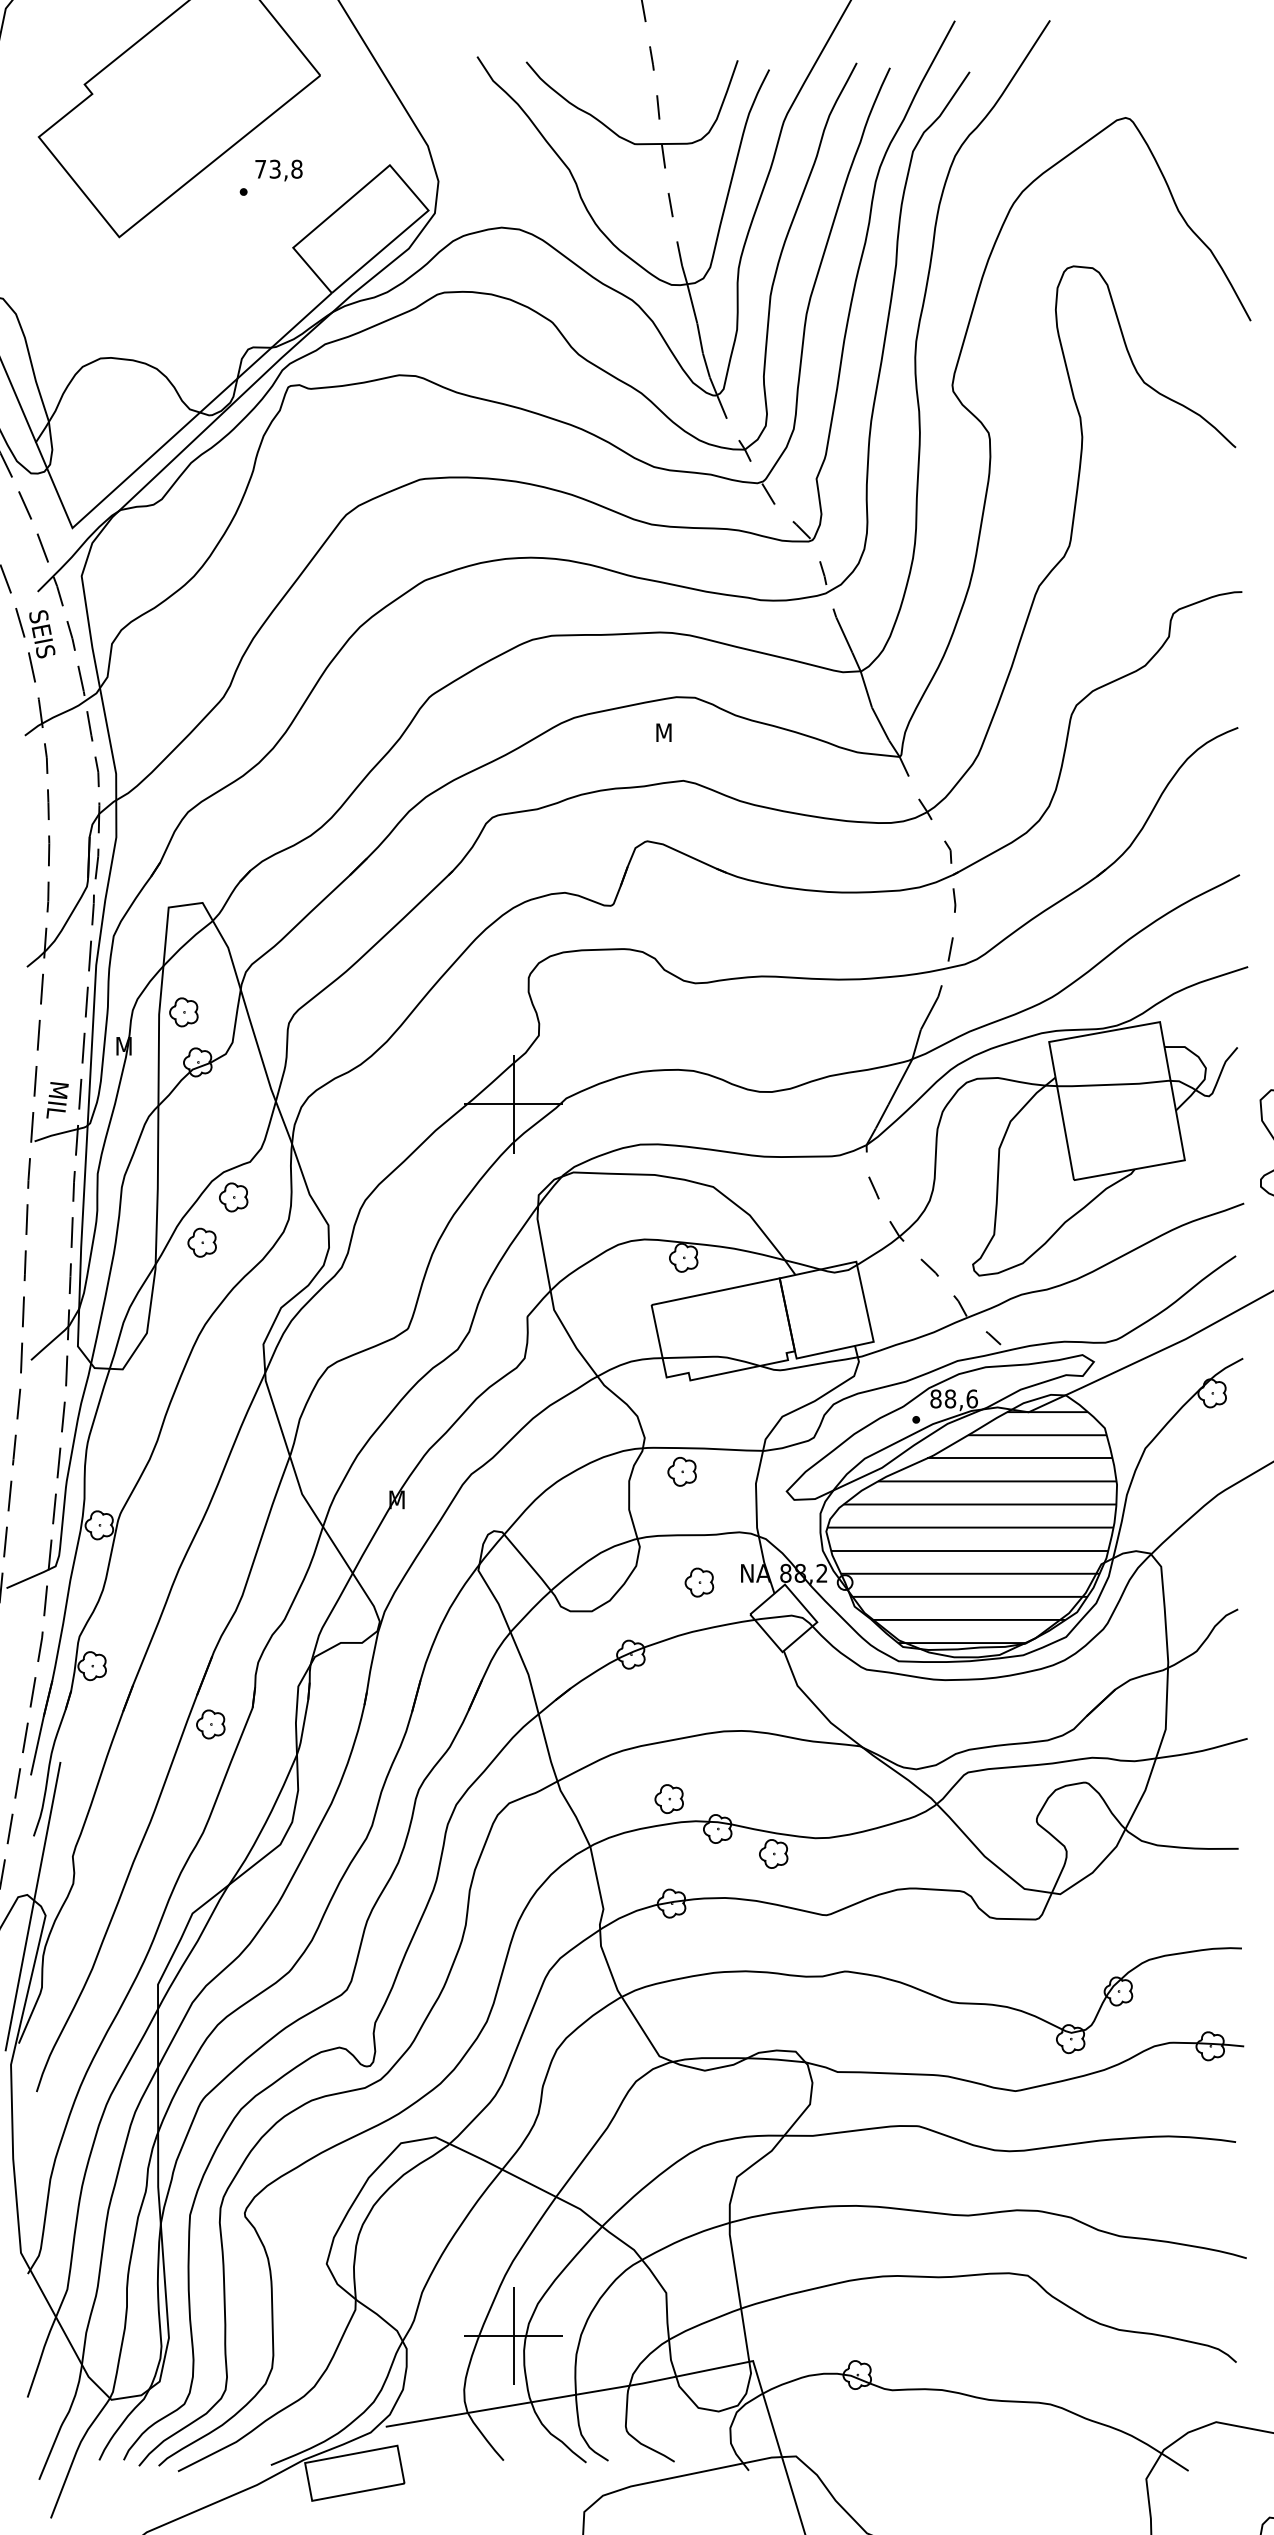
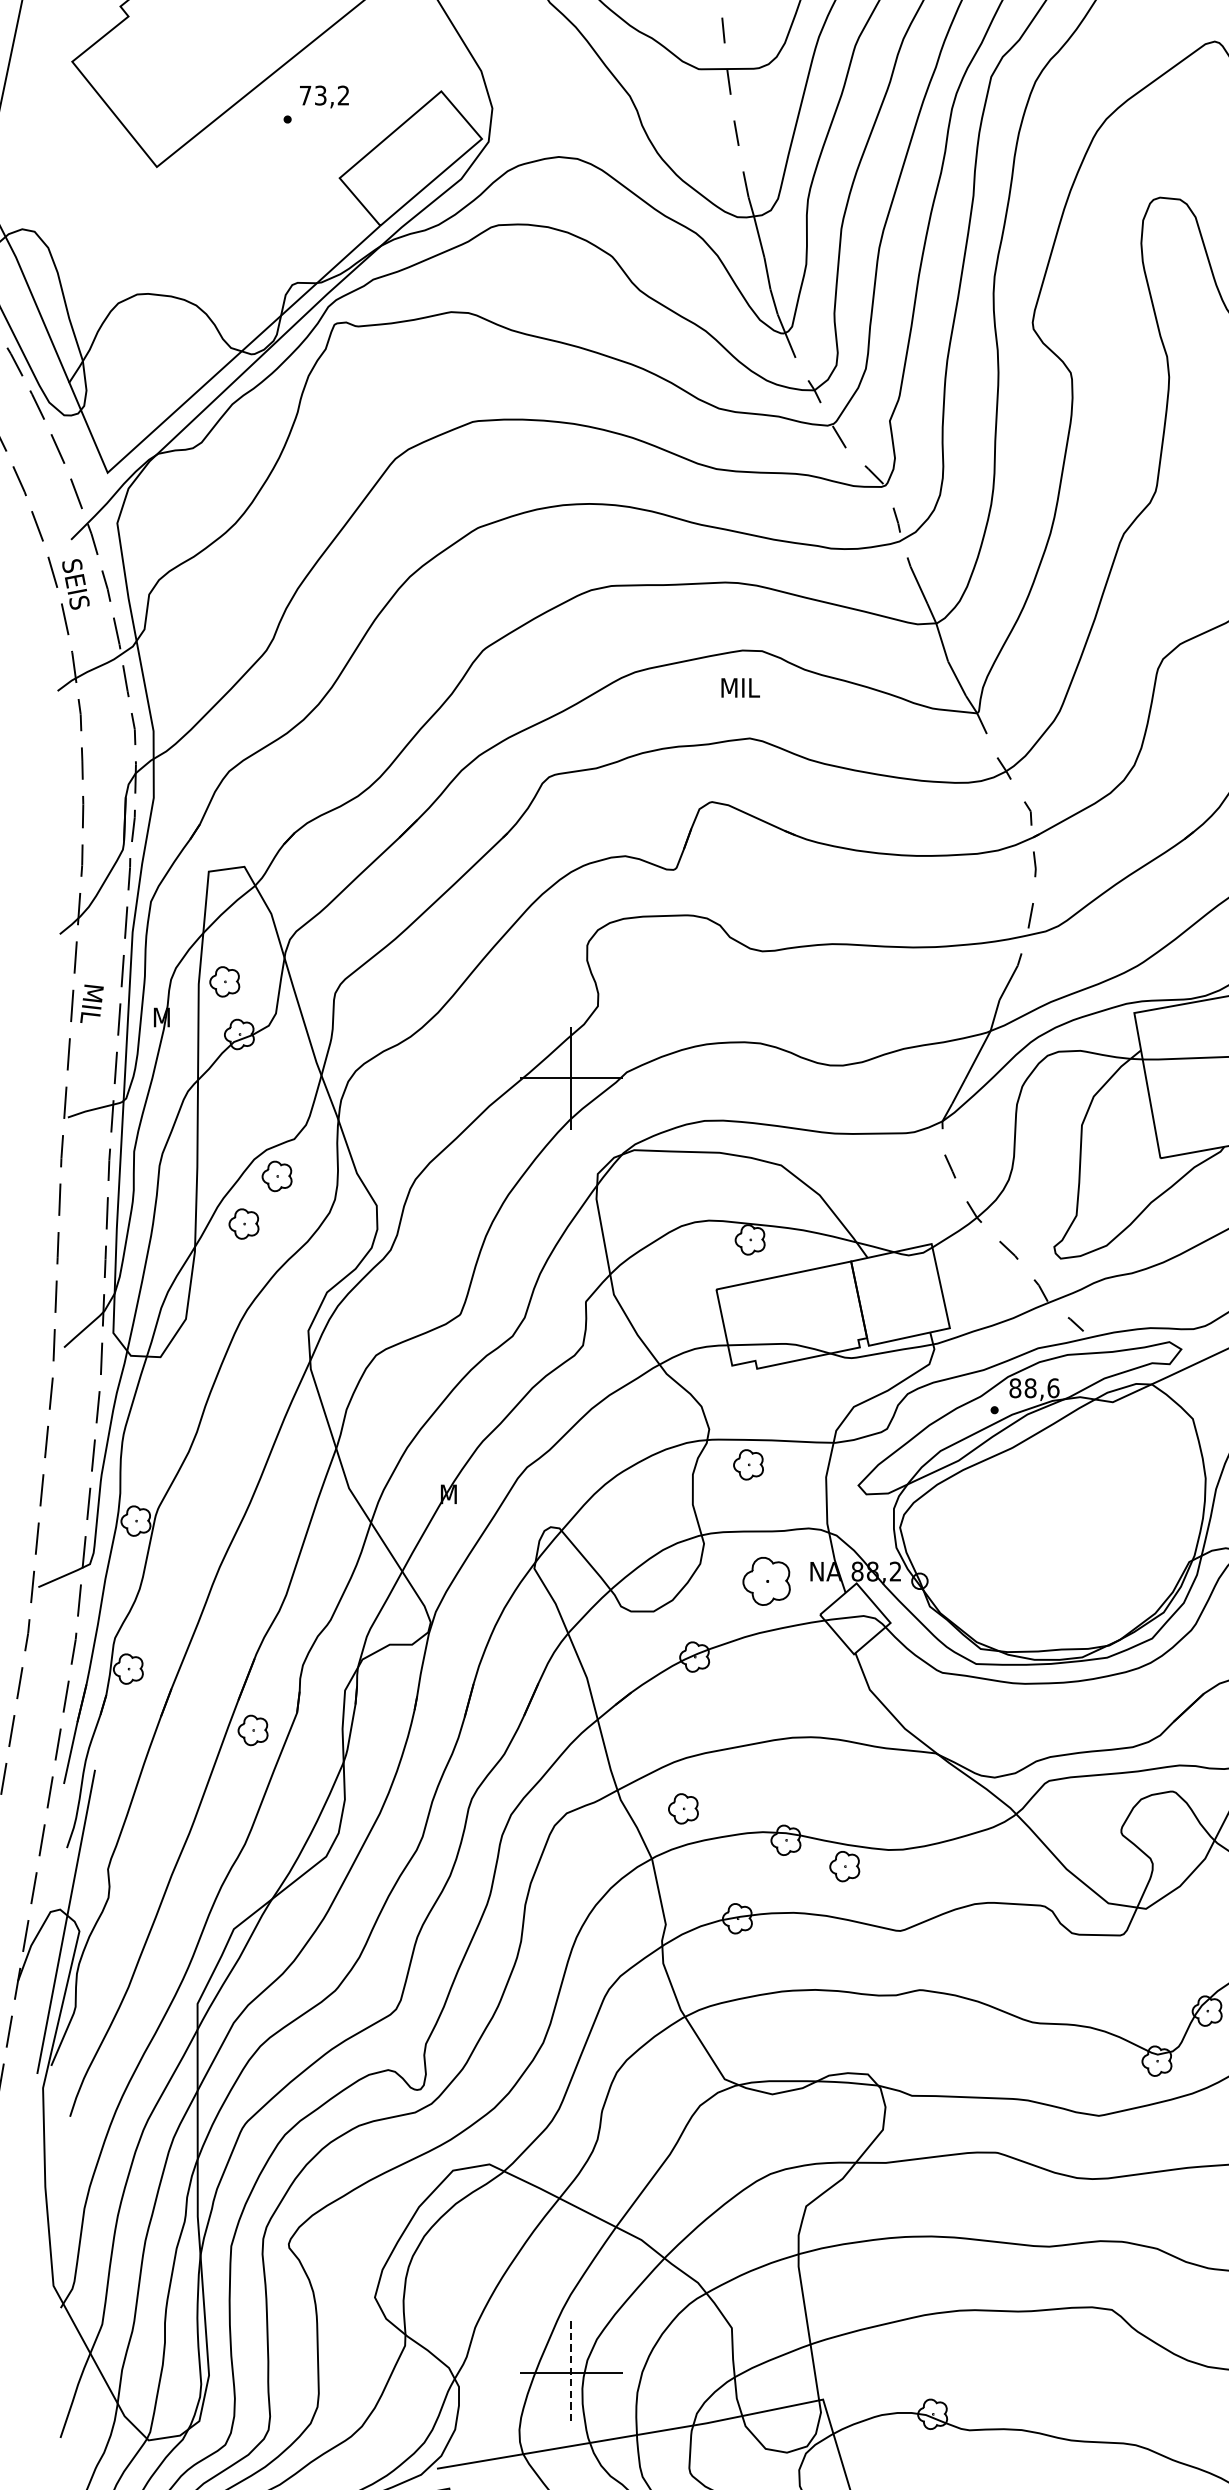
text: (296, 168) -> (343, 94), 73,8 -> 73,2
text: (684, 732) -> (751, 687), M -> MIL
text: (57, 1100) -> (91, 1004), moved
hatch: (971, 1527) -> (1052, 1523), removed
part: (699, 1582) -> (766, 1581), size x1.6
part: (668, 1798) -> (682, 1808), moved
line: (513, 2336) -> (571, 2373), solid -> dashed

